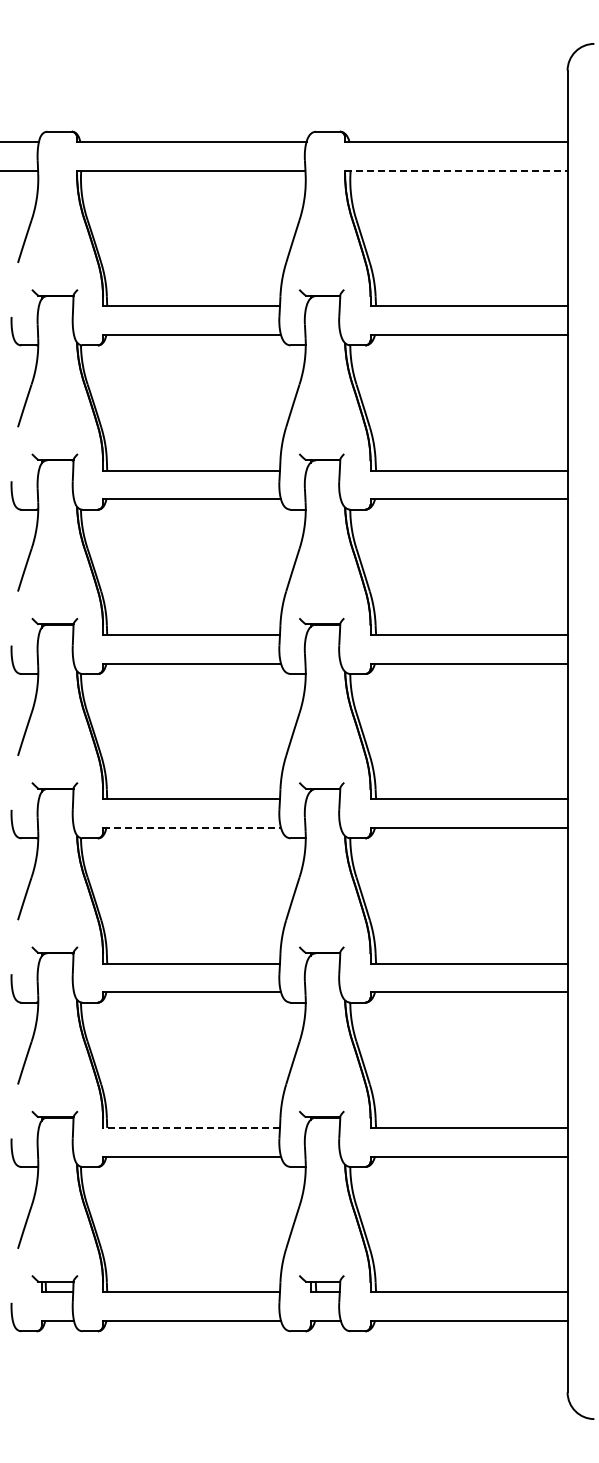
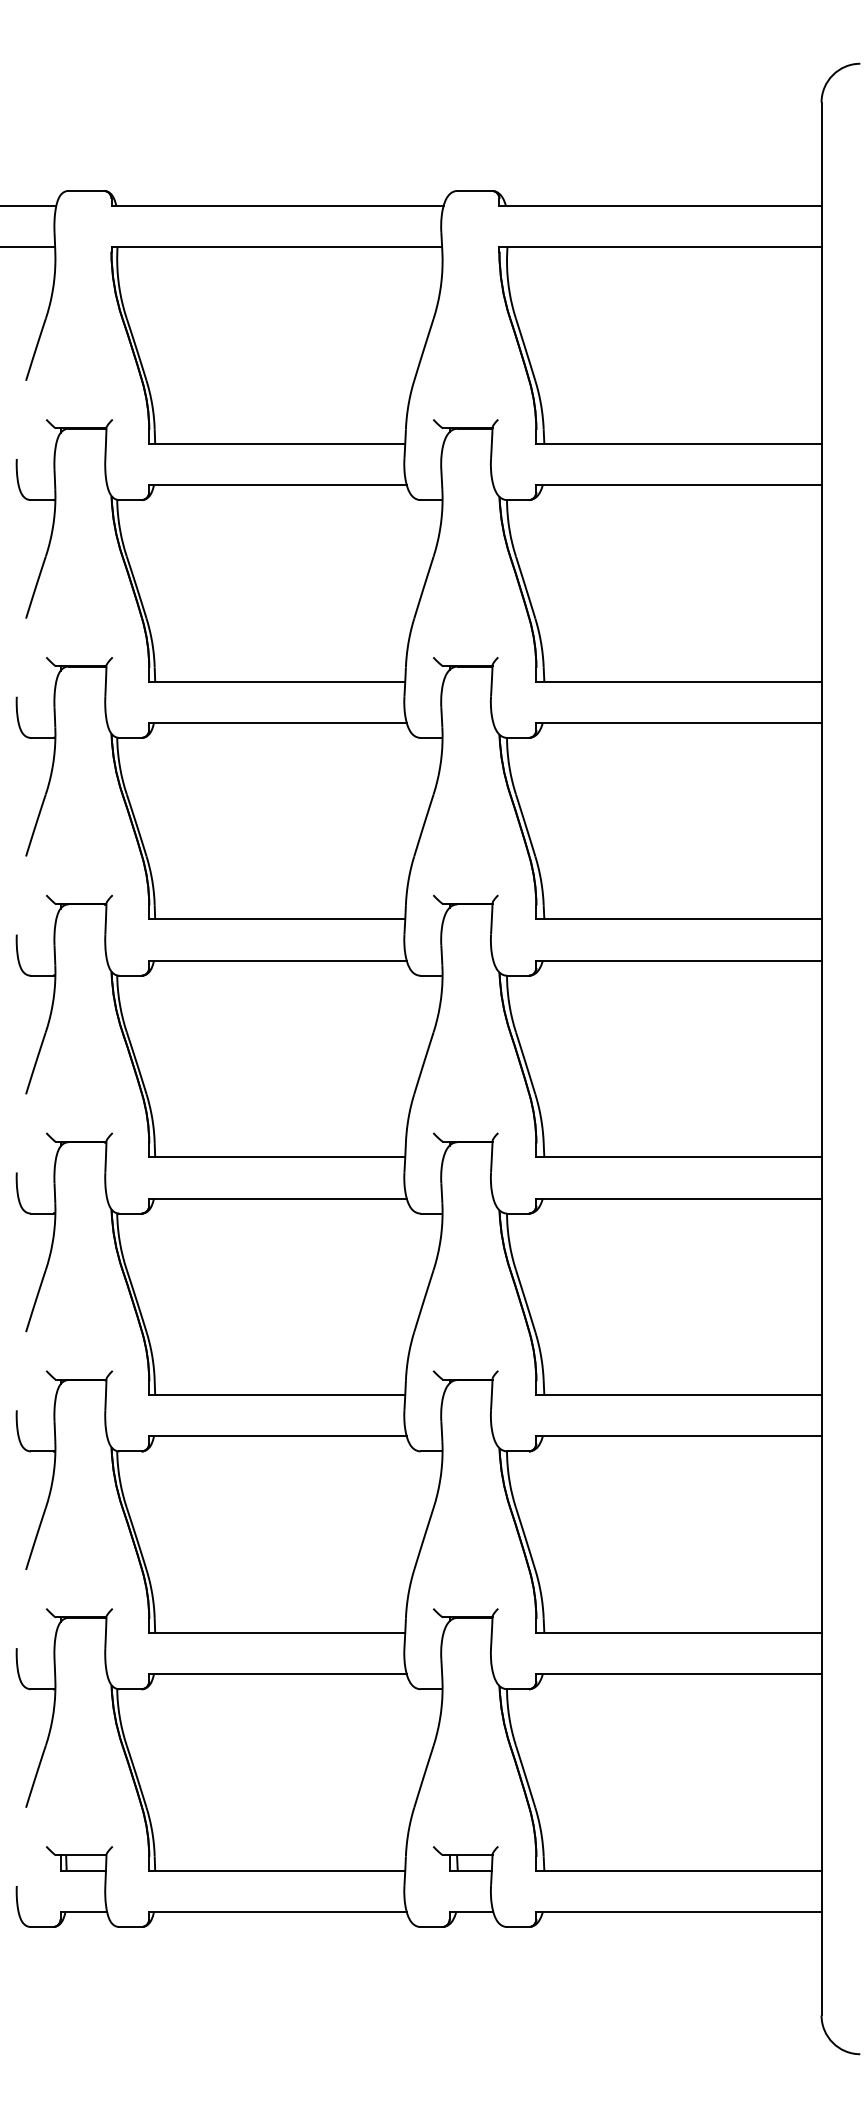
line: (456, 170) -> (660, 247), dashed -> solid
line: (192, 827) -> (278, 1197), dashed -> solid
line: (191, 1127) -> (277, 1632), dashed -> solid

